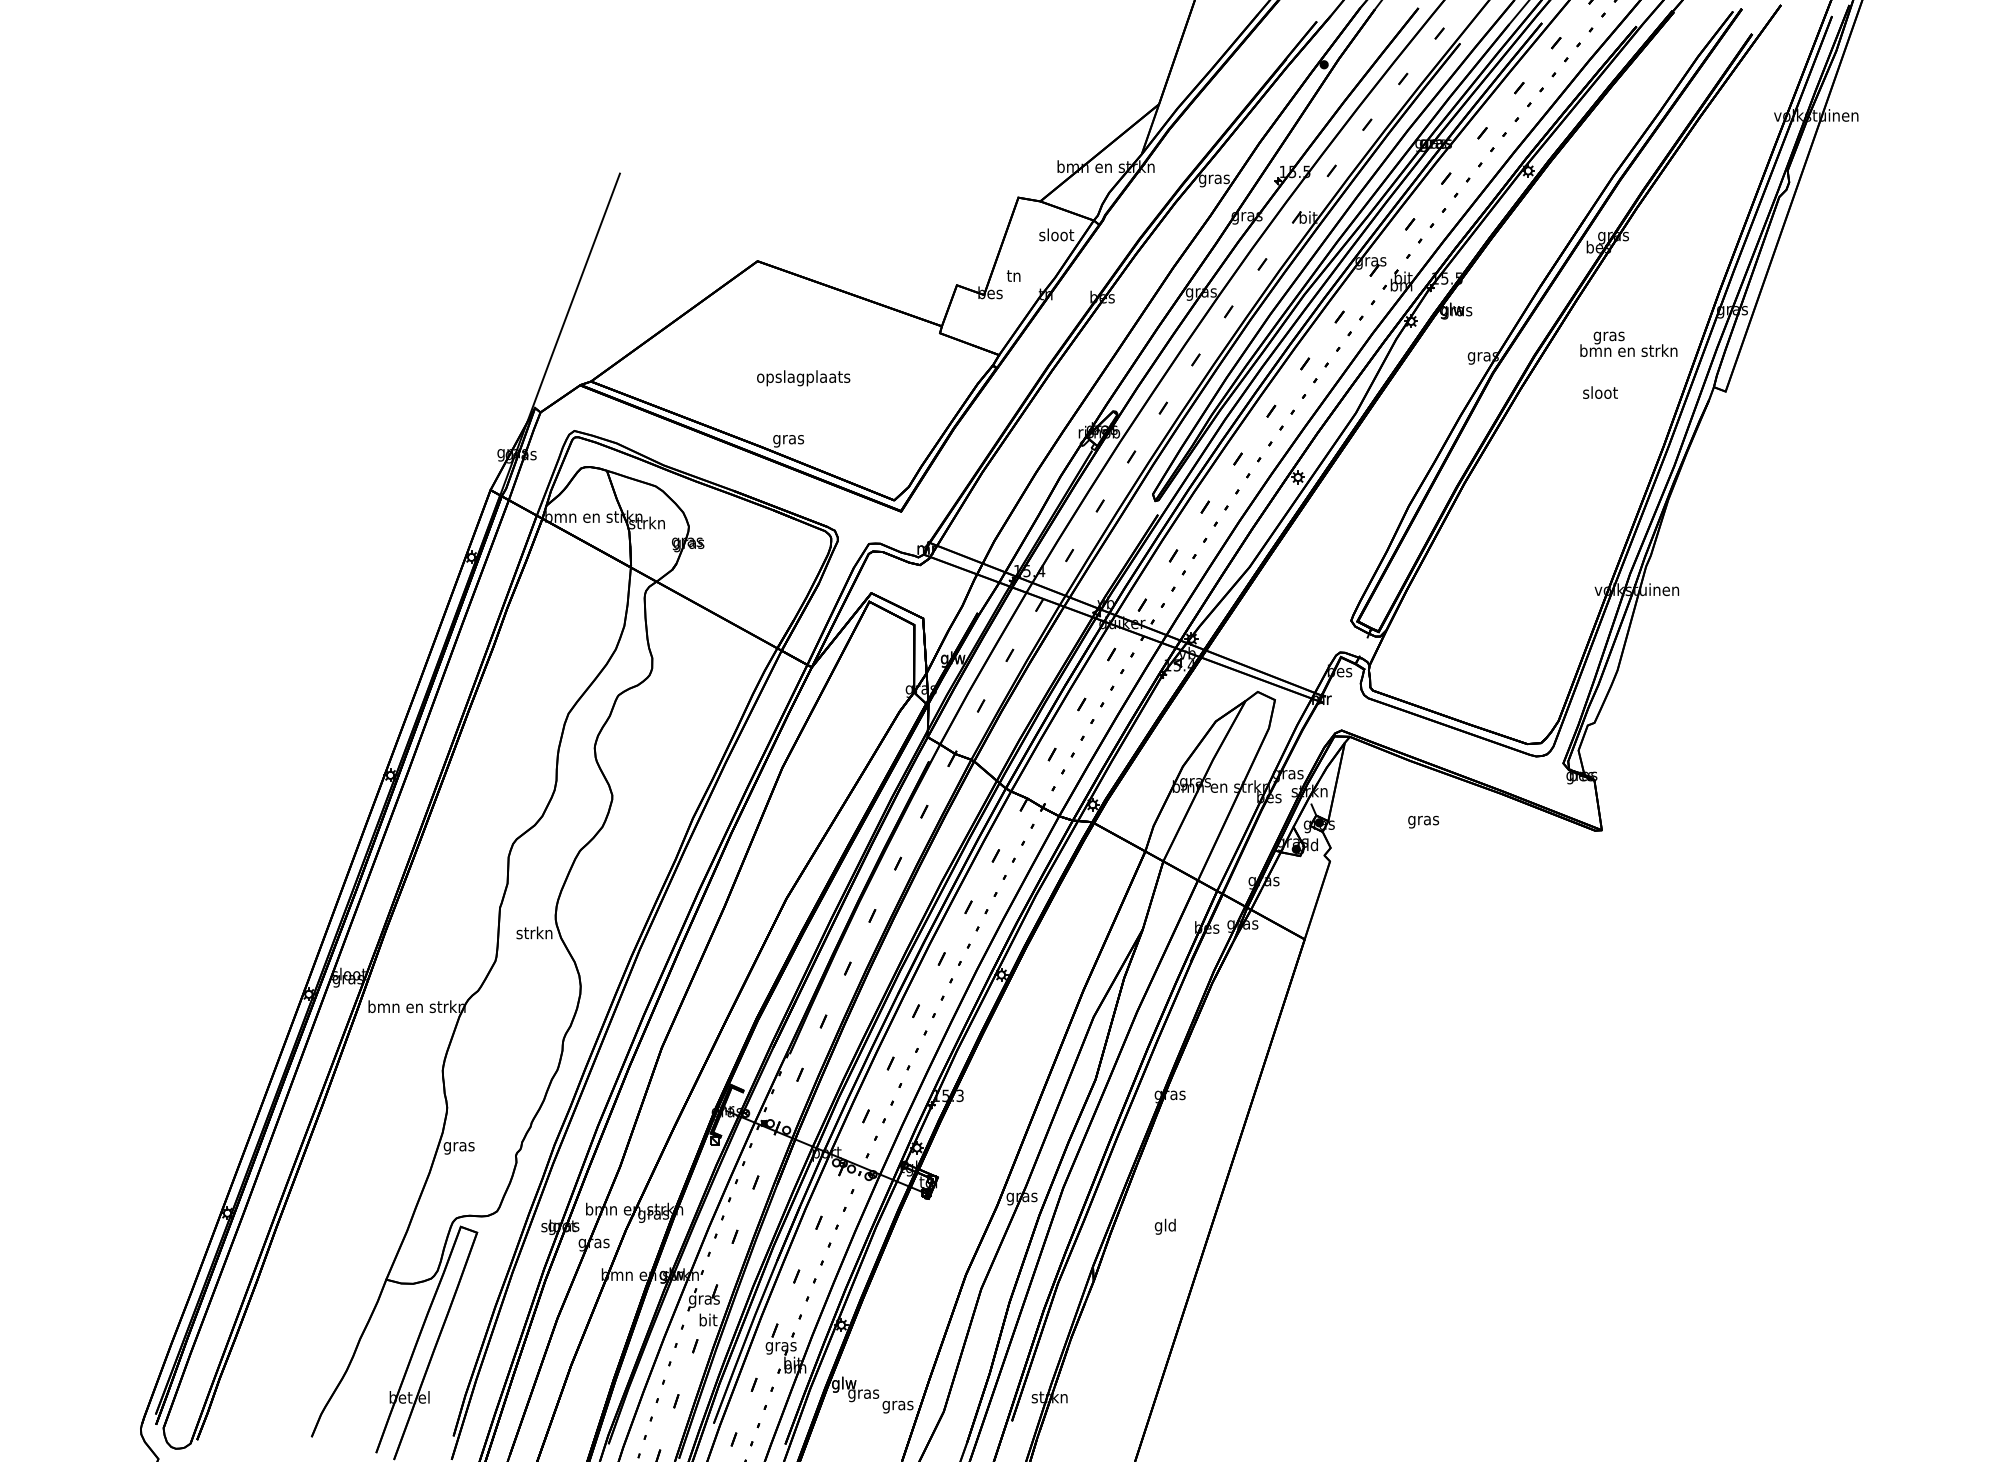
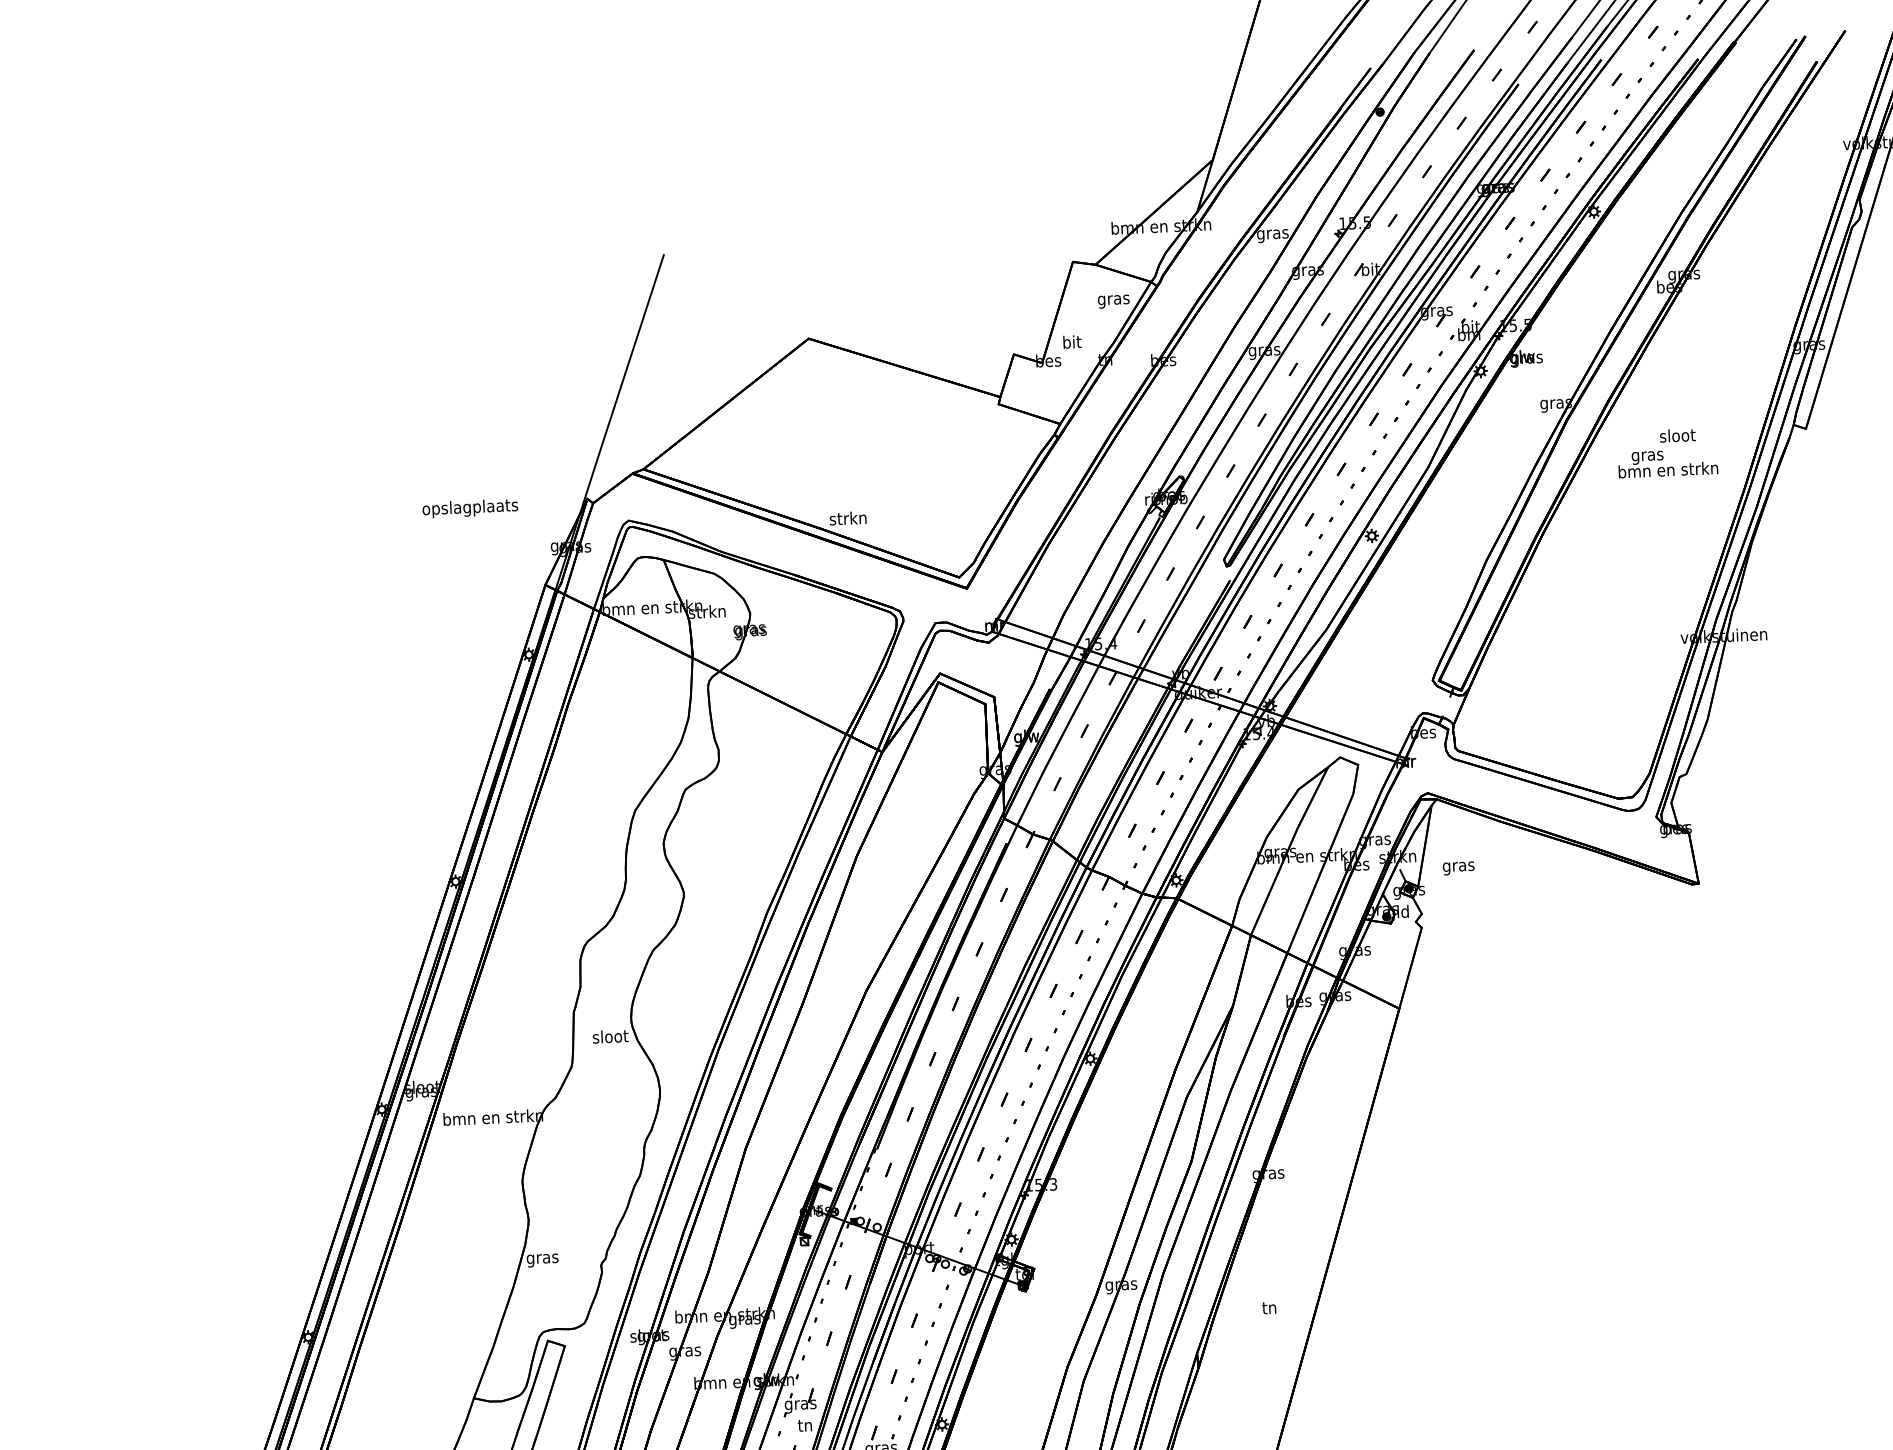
text: (1056, 236) -> (1113, 299), sloot -> gras
text: (1014, 275) -> (1072, 341), tn -> bit
text: (1628, 343) -> (1667, 462), moved
text: (803, 378) -> (470, 508), moved
text: (788, 439) -> (848, 519), gras -> strkn
text: (1423, 821) -> (1458, 867), moved
text: (534, 932) -> (610, 1036), strkn -> sloot
text: (1164, 1226) -> (1268, 1309), gld -> tn
text: (708, 1319) -> (805, 1424), bit -> tn

